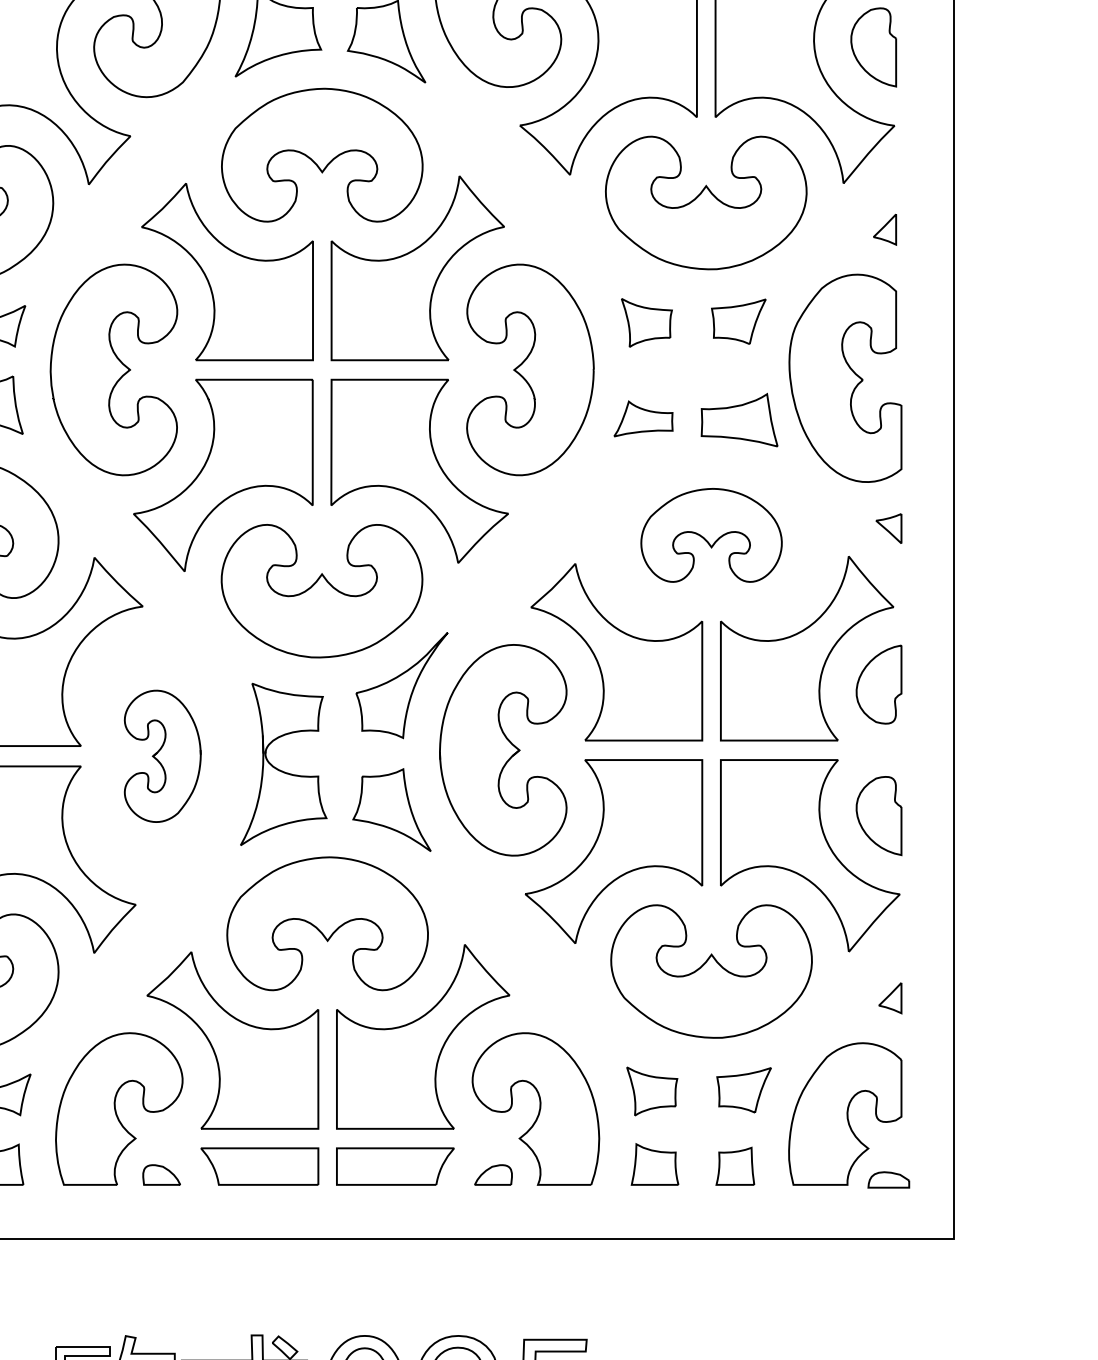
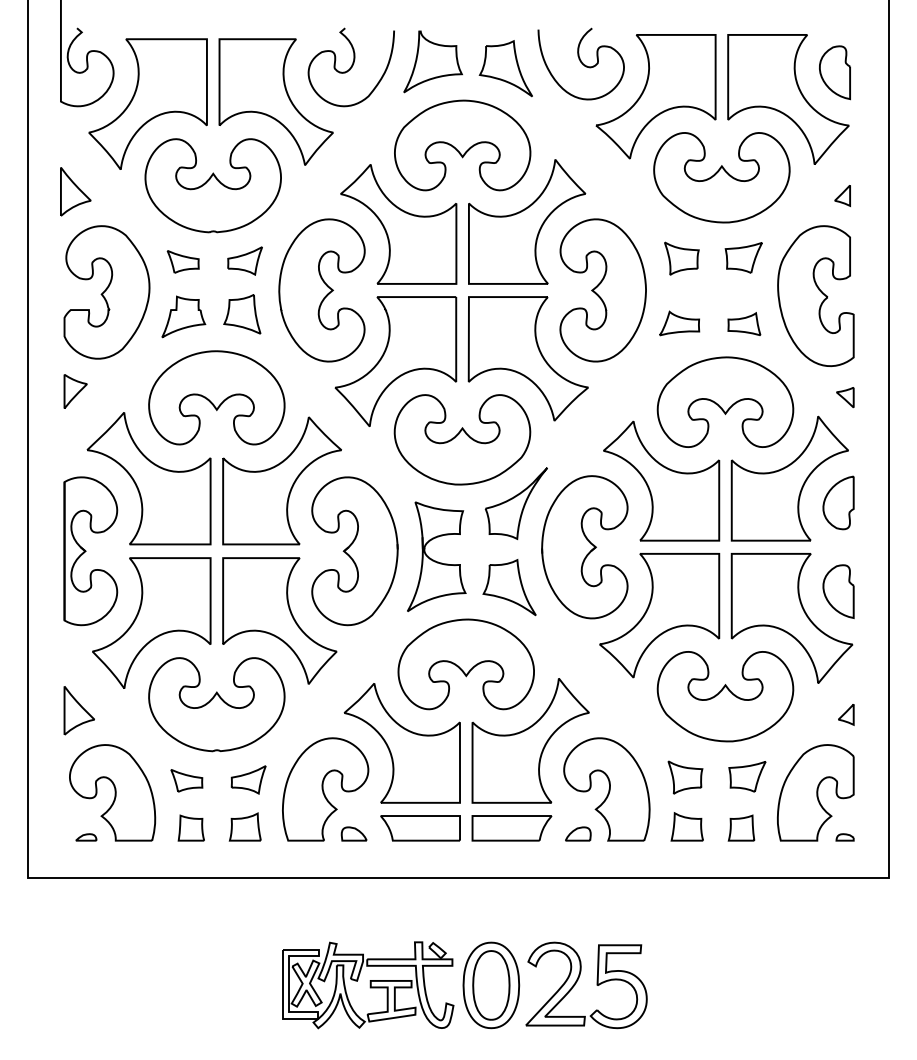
part: (739, 418) -> (744, 323), size x0.62
part: (711, 534) -> (725, 401), size x1.43
part: (162, 756) -> (354, 551), size x1.67
part: (887, 1180) -> (844, 837), size x0.62

